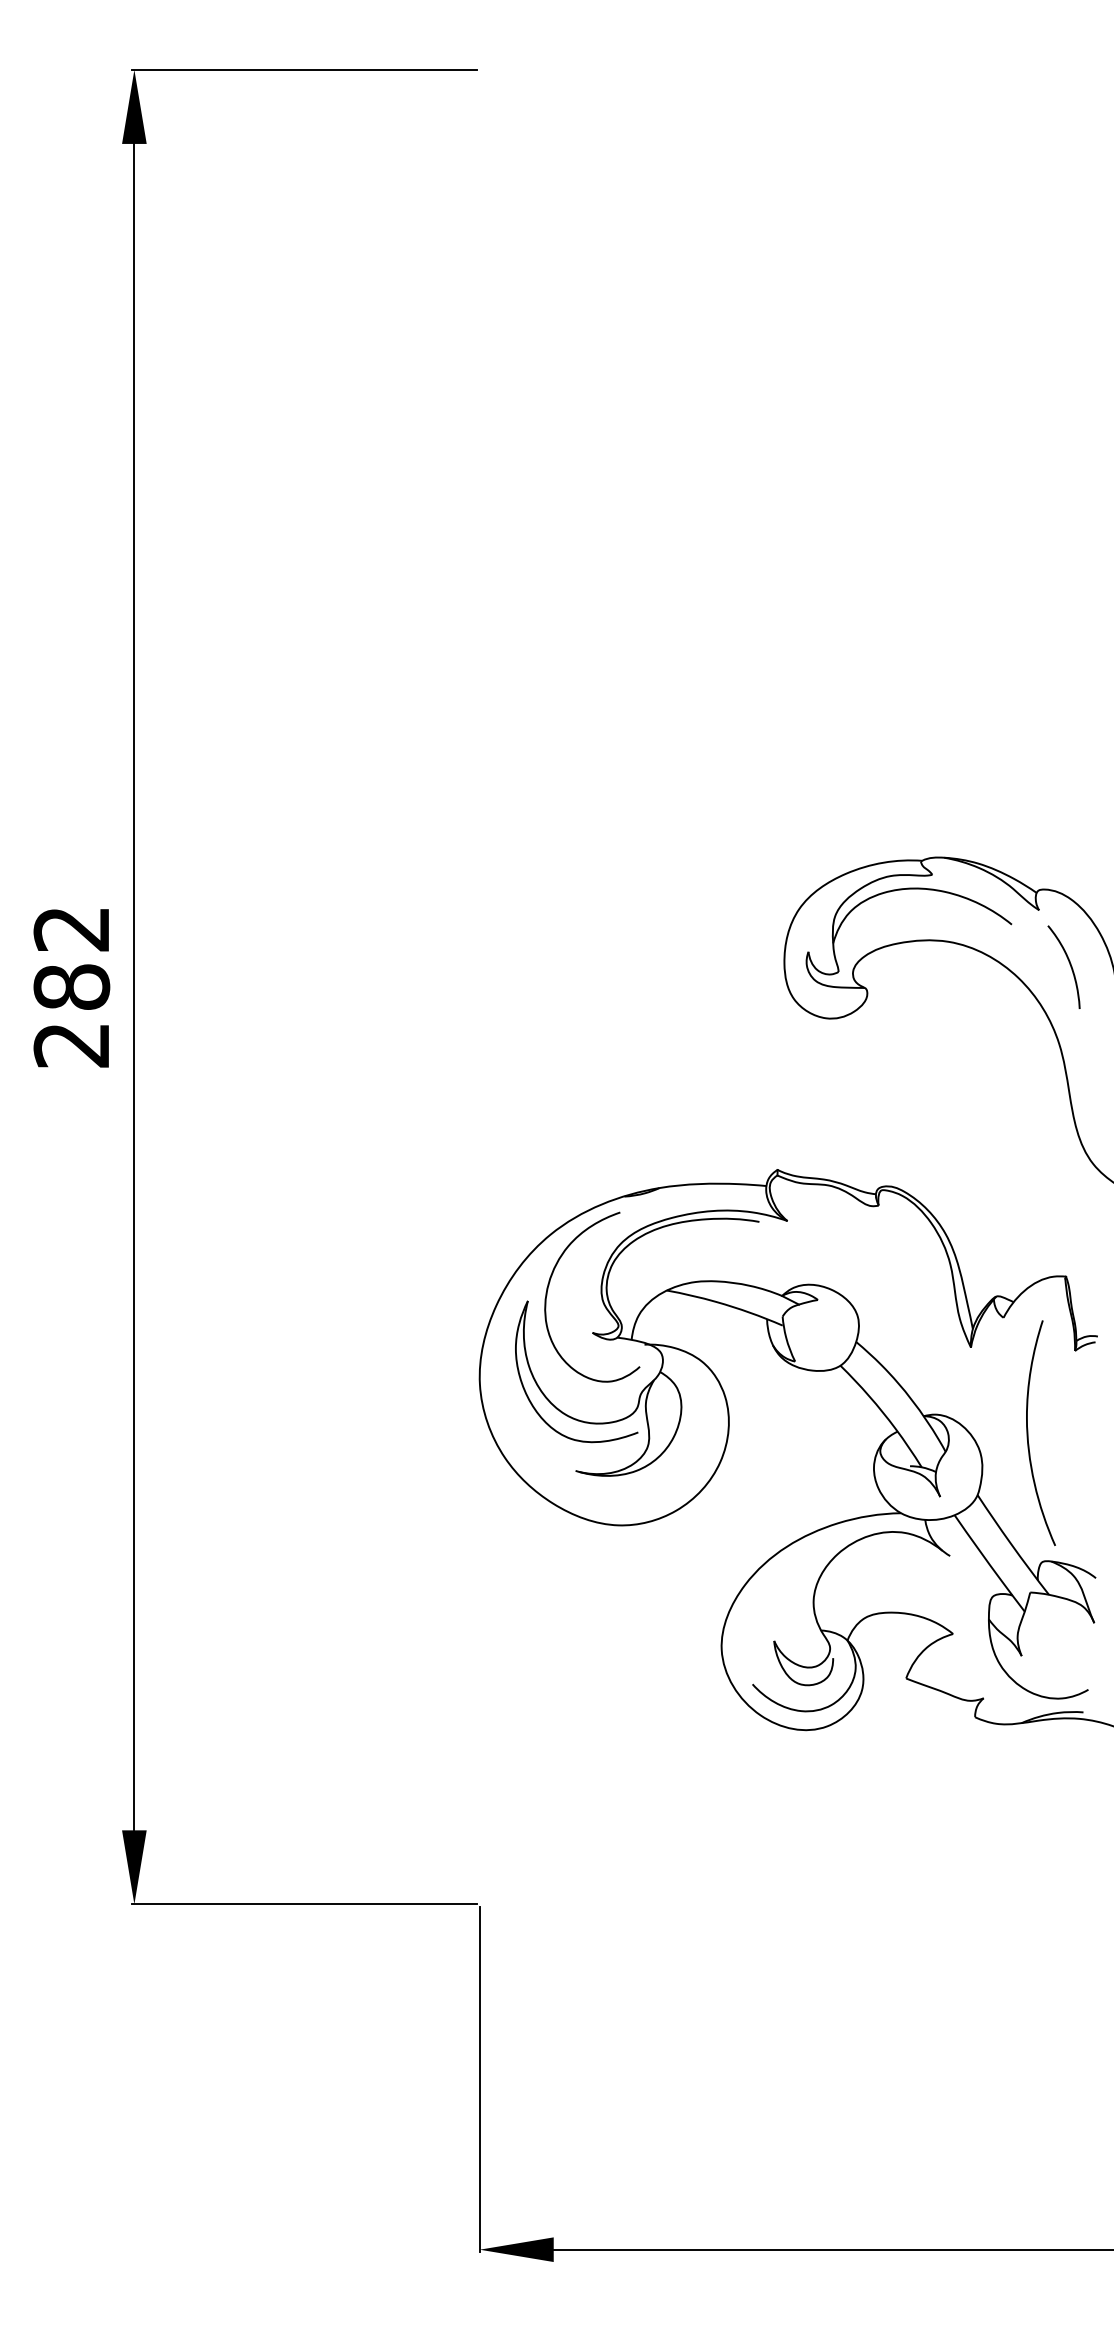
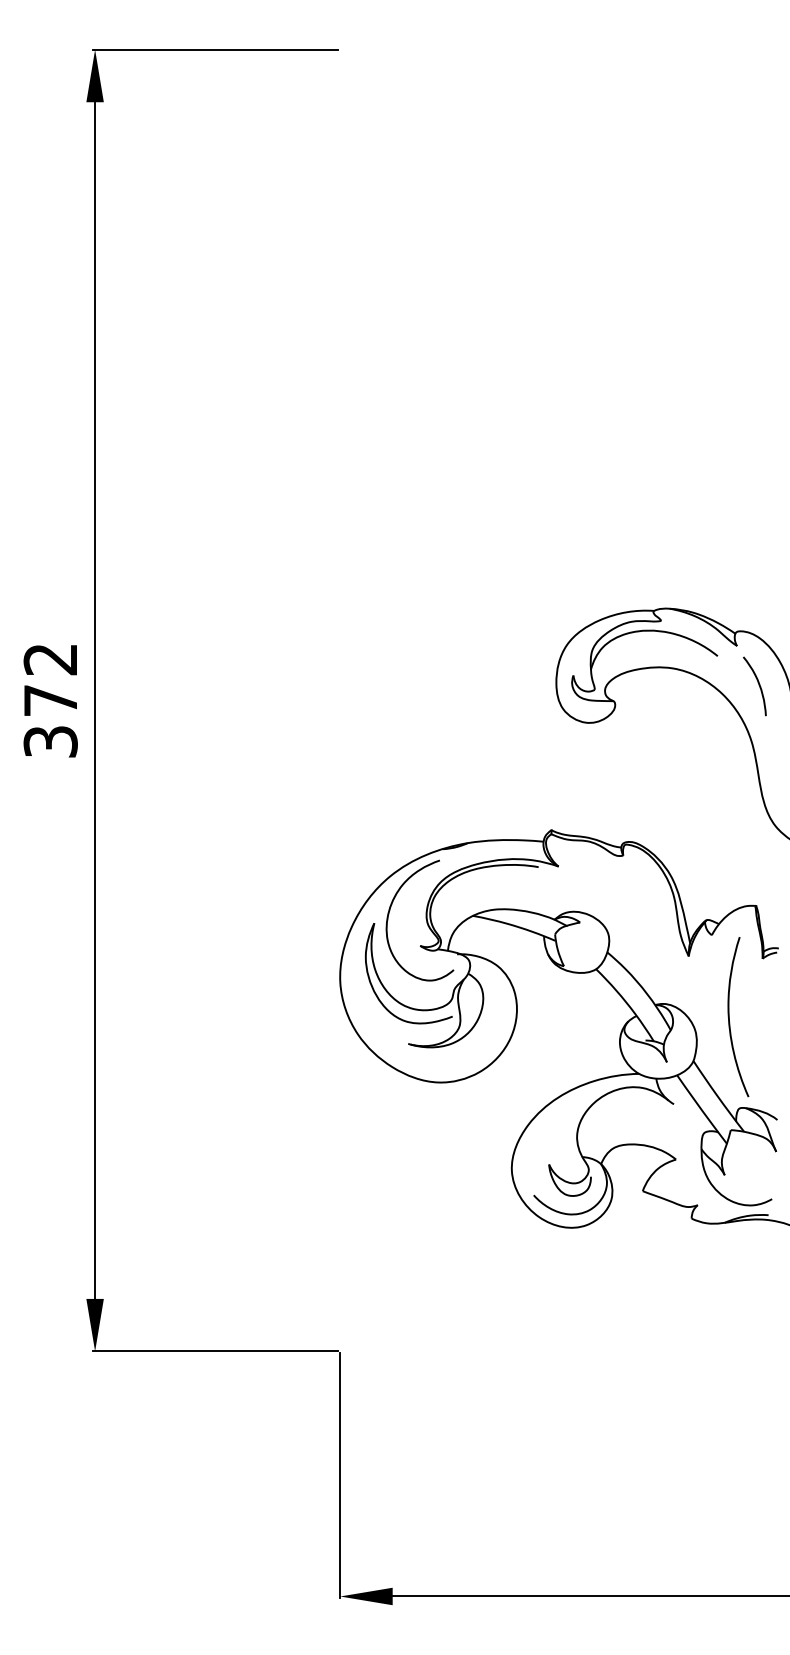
text: (71, 1015) -> (50, 720), 282 -> 372

